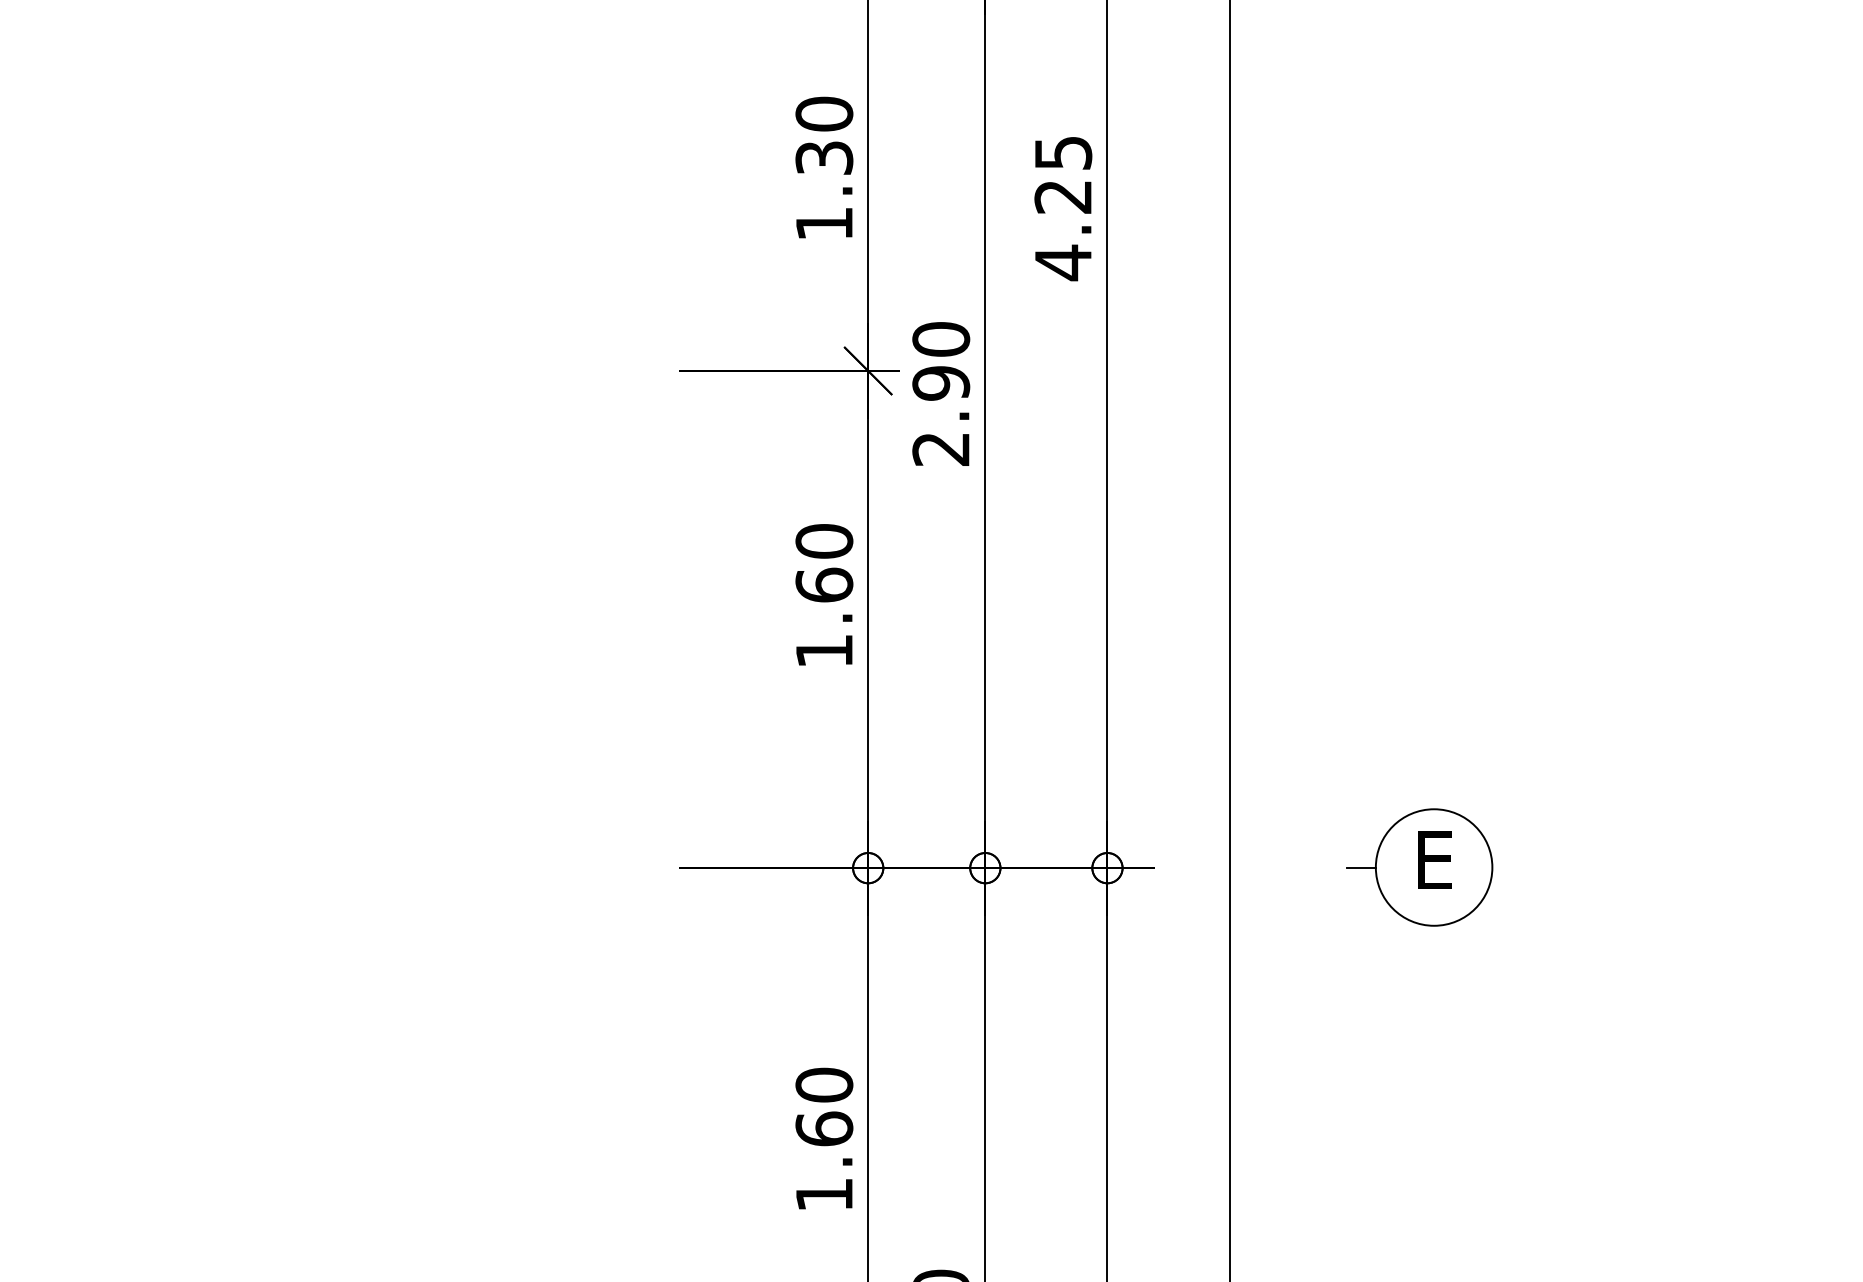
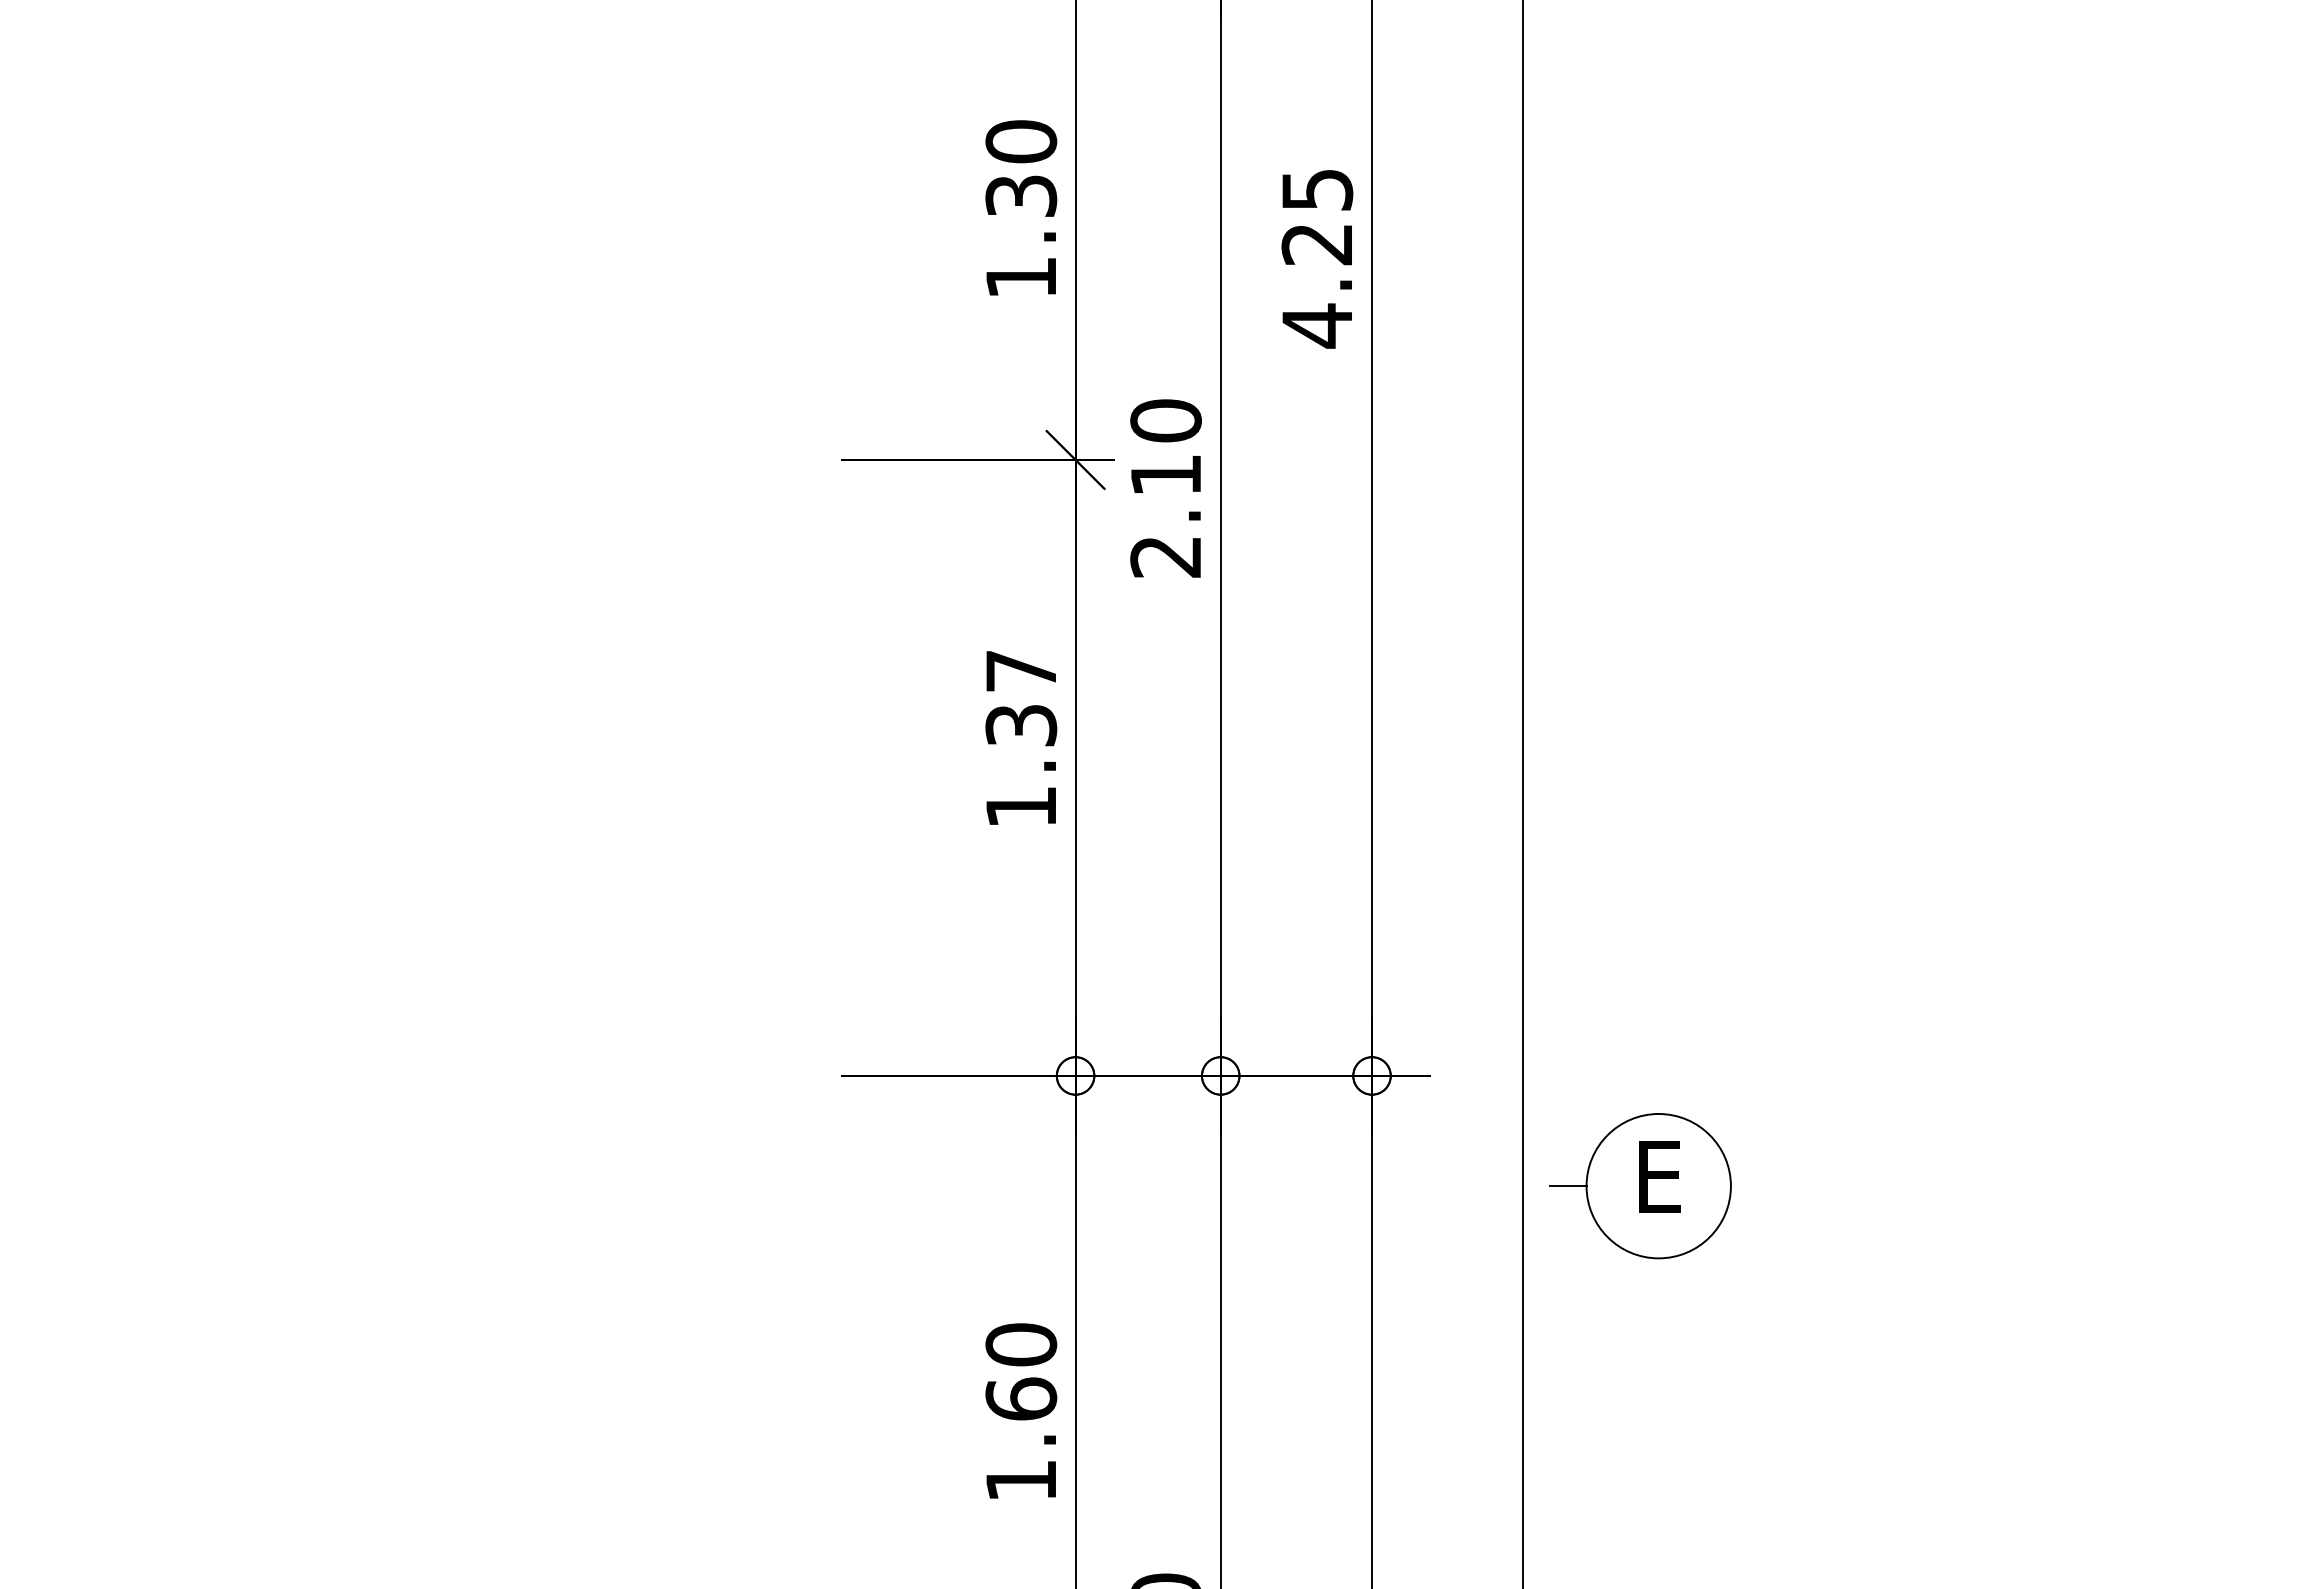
text: (940, 383) -> (1165, 475), 2.90 -> 2.10
text: (824, 562) -> (1021, 697), 1.60 -> 1.37
part: (1419, 867) -> (1640, 1186), moved

